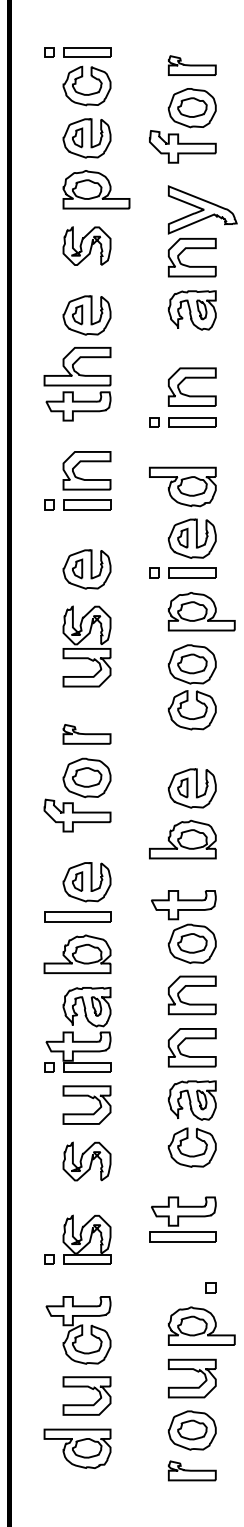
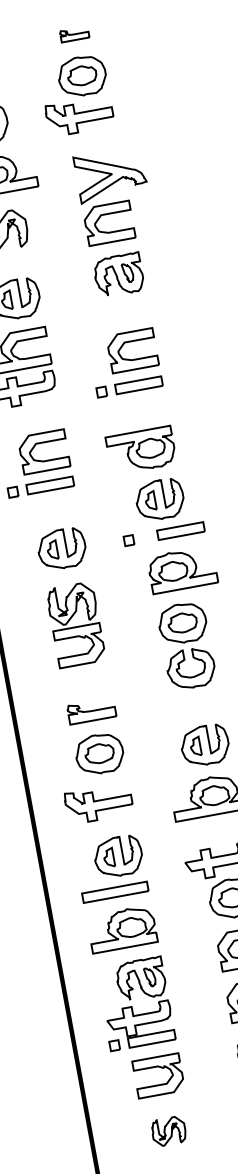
part: (192, 65) -> (74, 34), size x0.6
part: (192, 572) -> (181, 530), moved
part: (77, 815) -> (99, 803), moved
part: (86, 1161) -> (168, 1131), size x0.7

